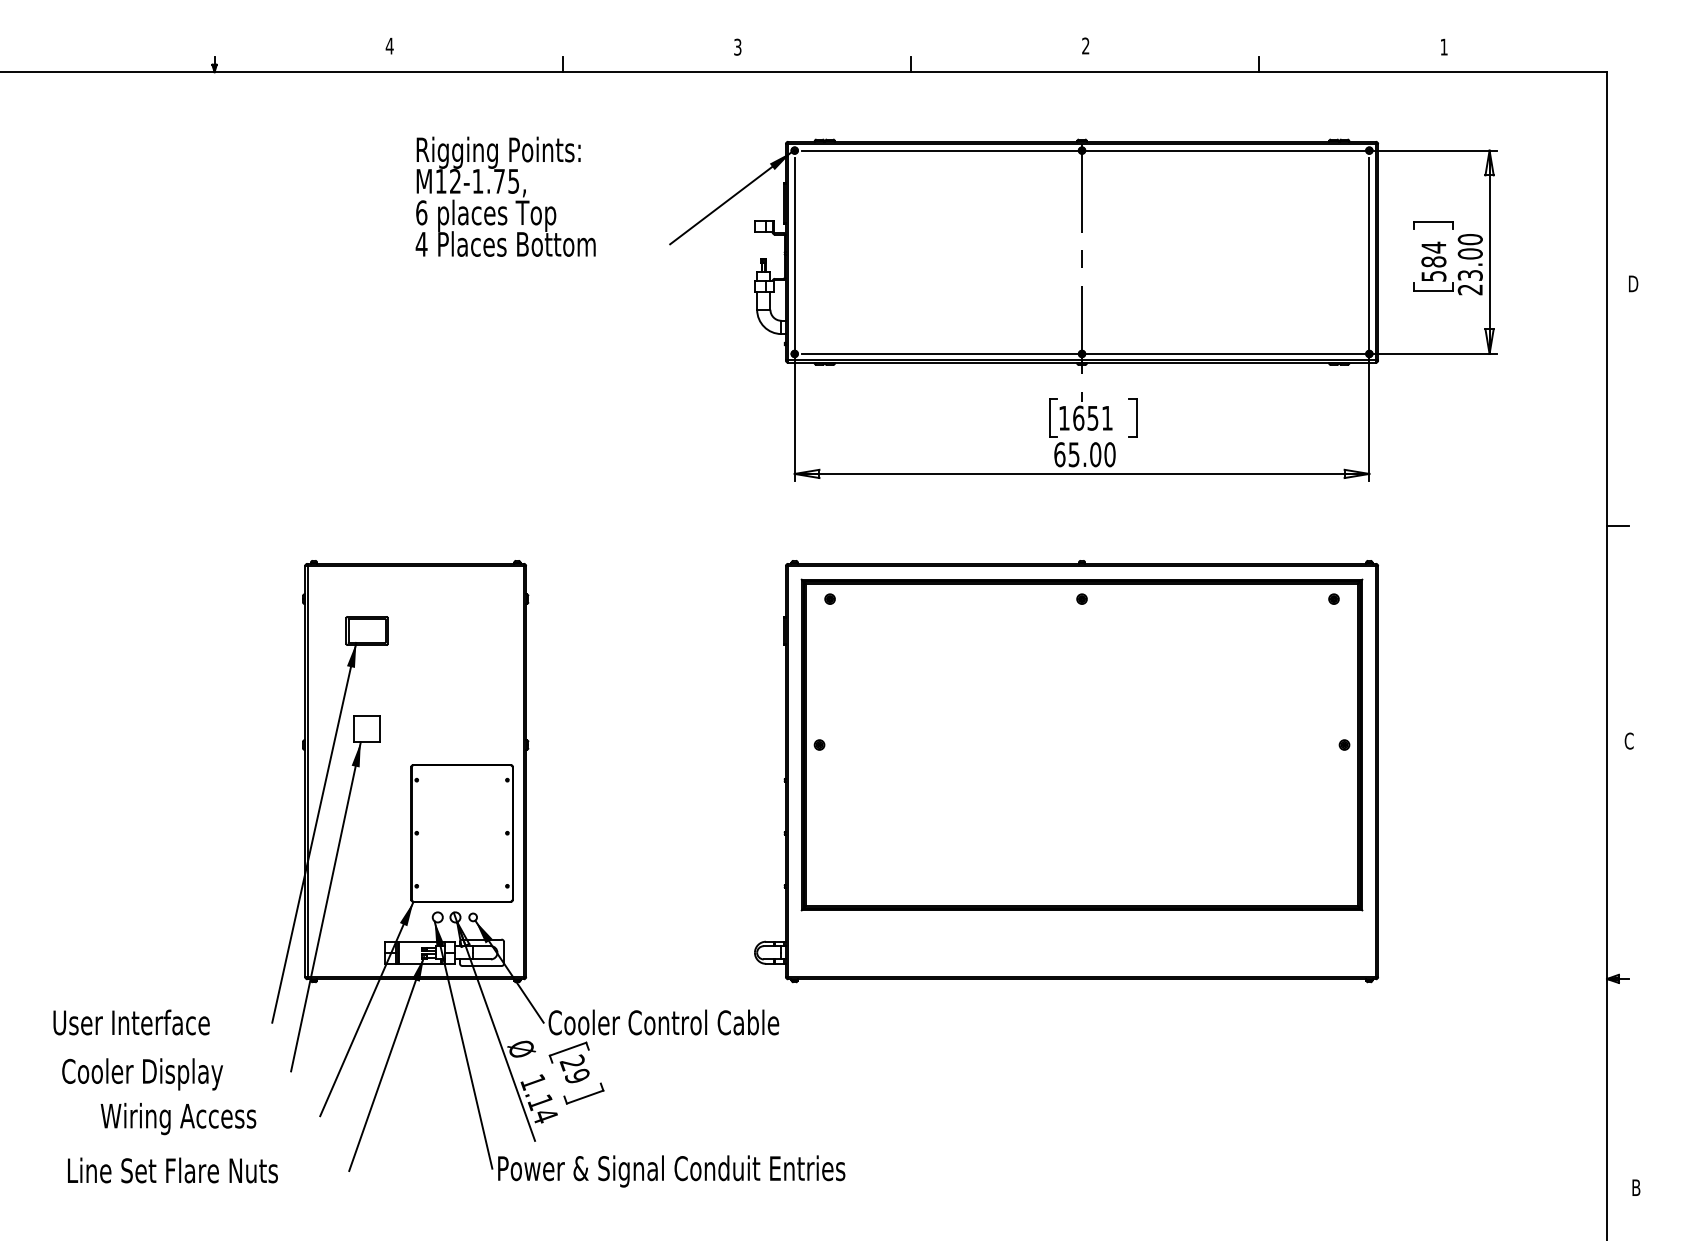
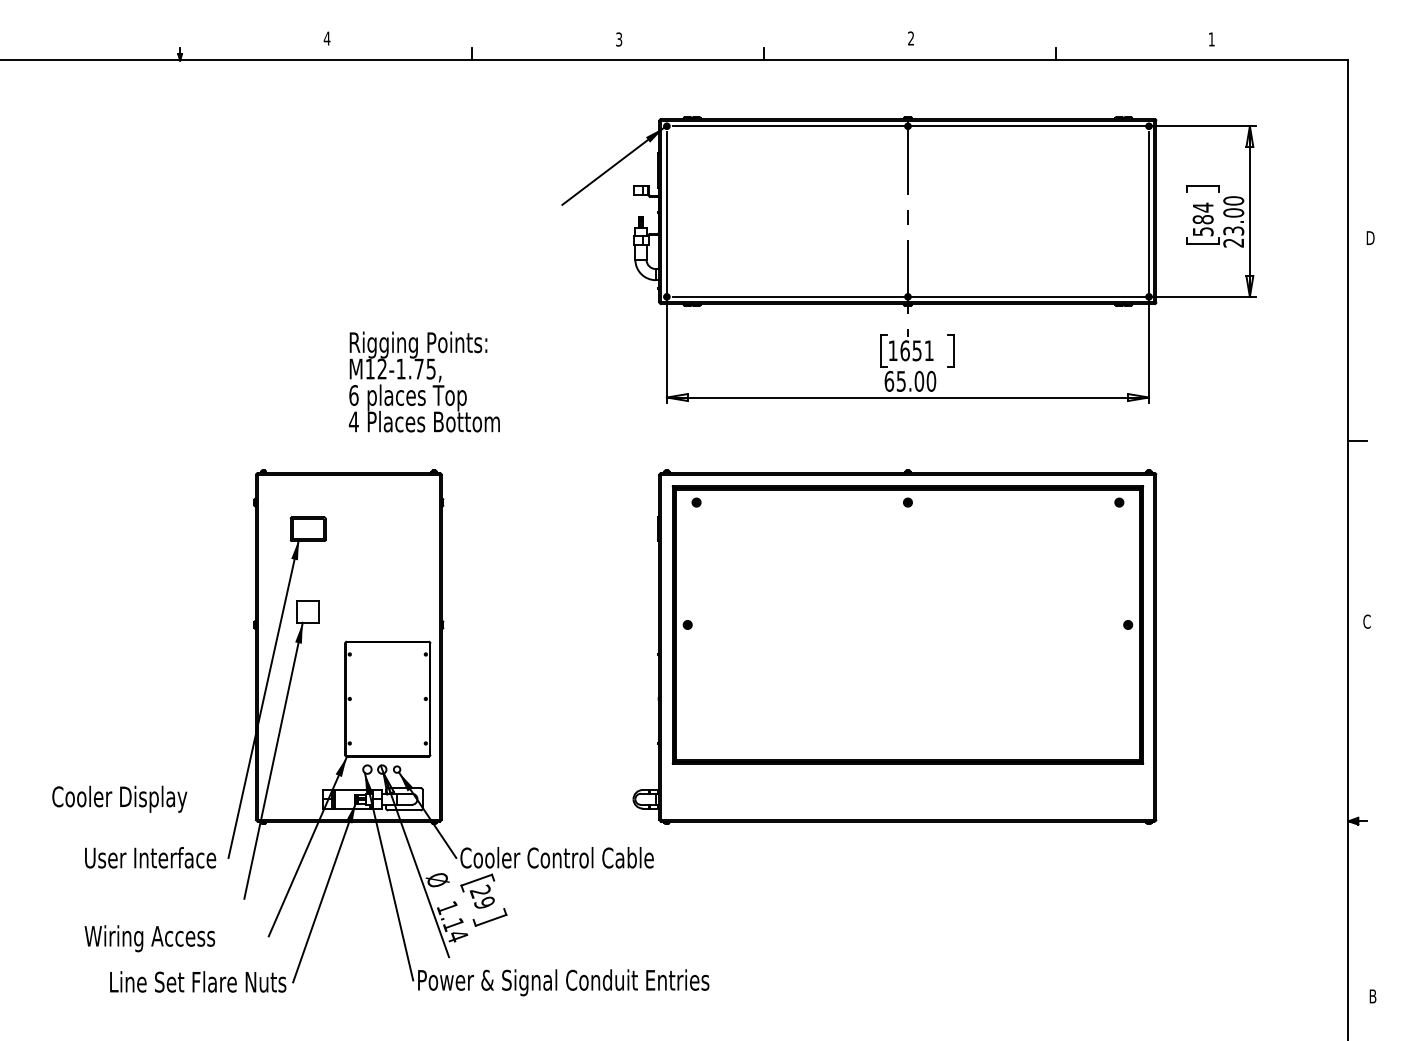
text: (504, 196) -> (423, 381), moved
text: (131, 1022) -> (150, 857), moved
text: (142, 1073) -> (119, 798), moved
text: (173, 1169) -> (198, 981), moved

